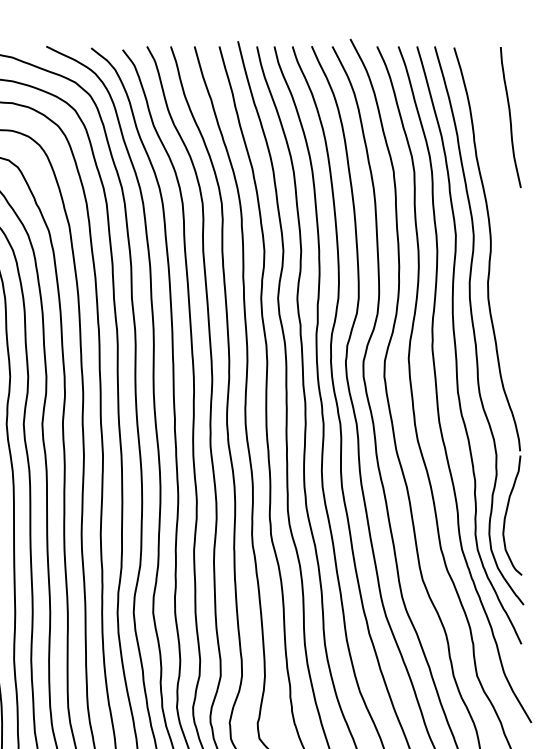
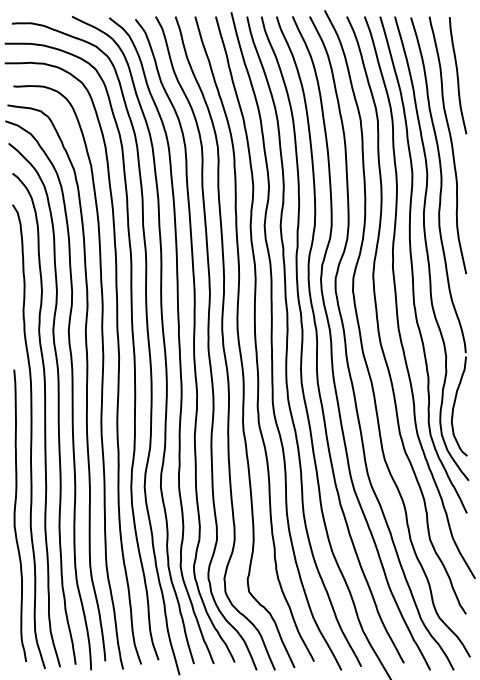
curve: (501, 199) -> (450, 143), added

